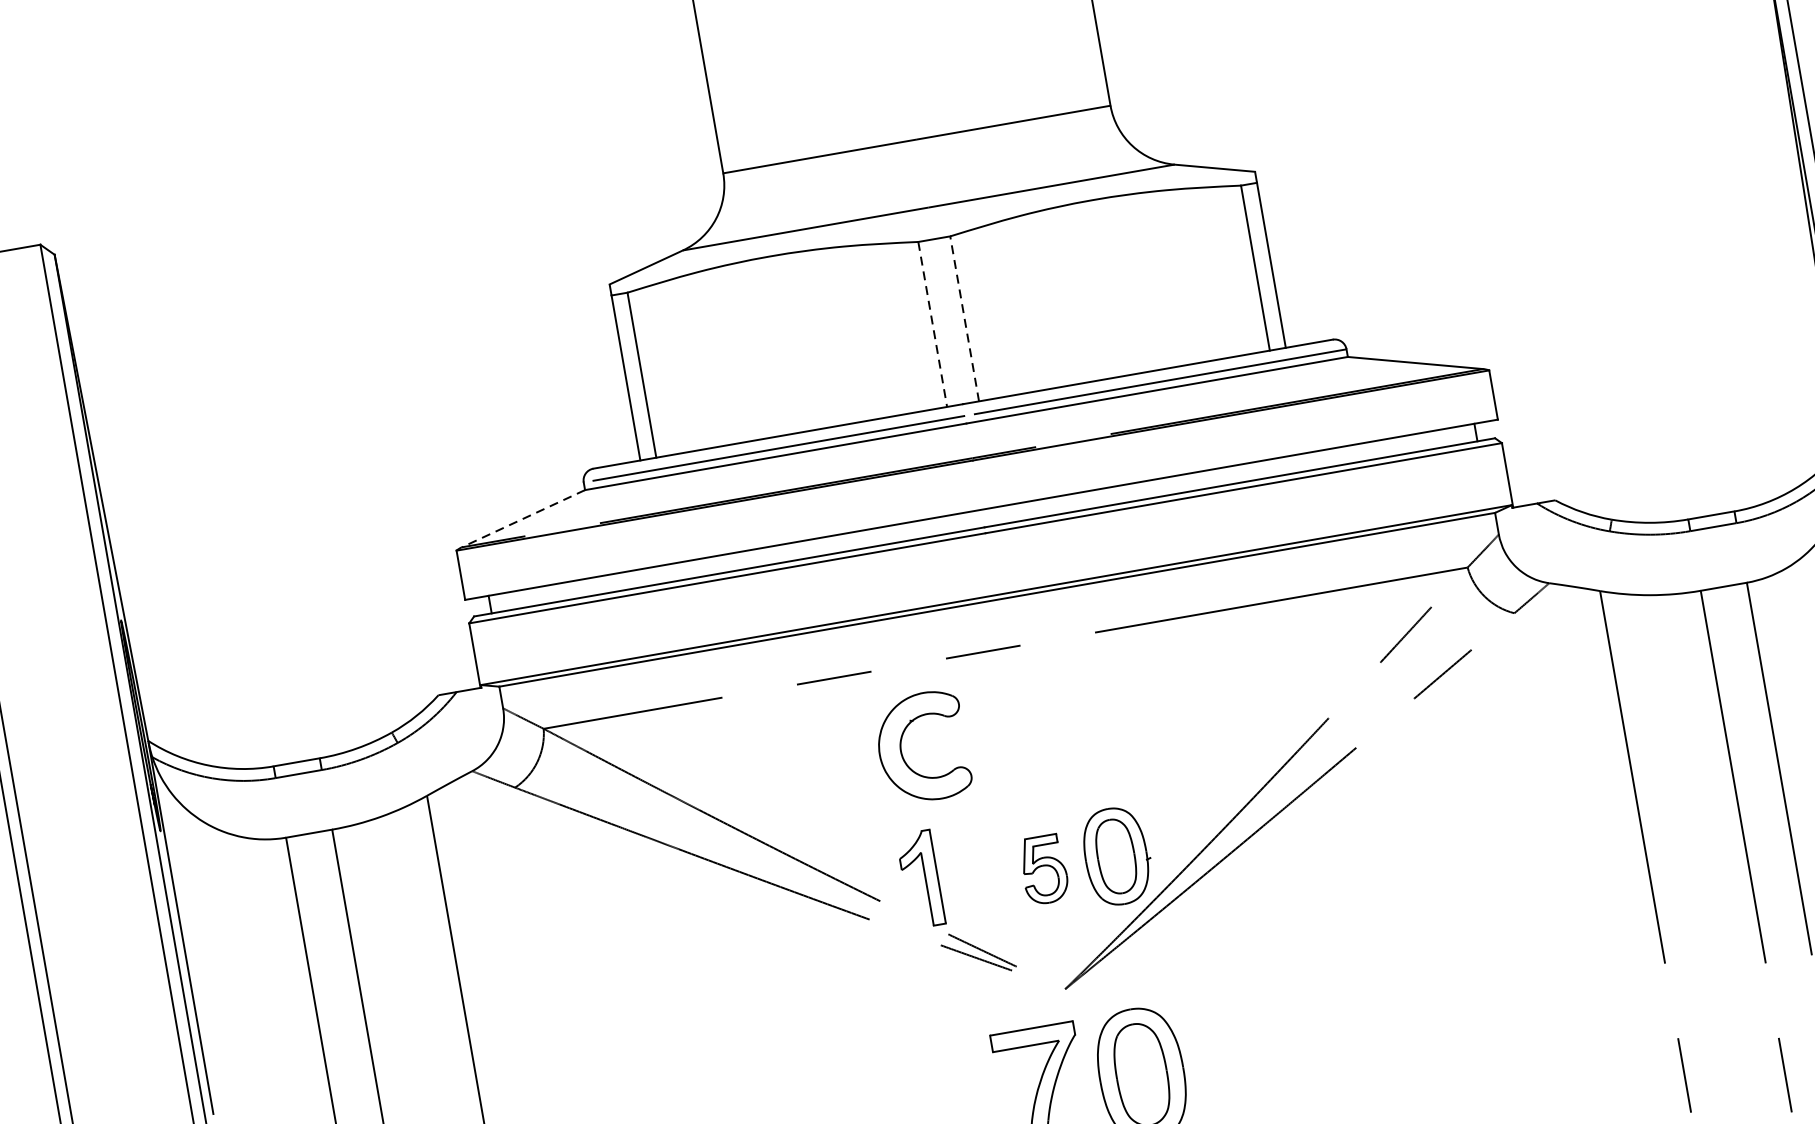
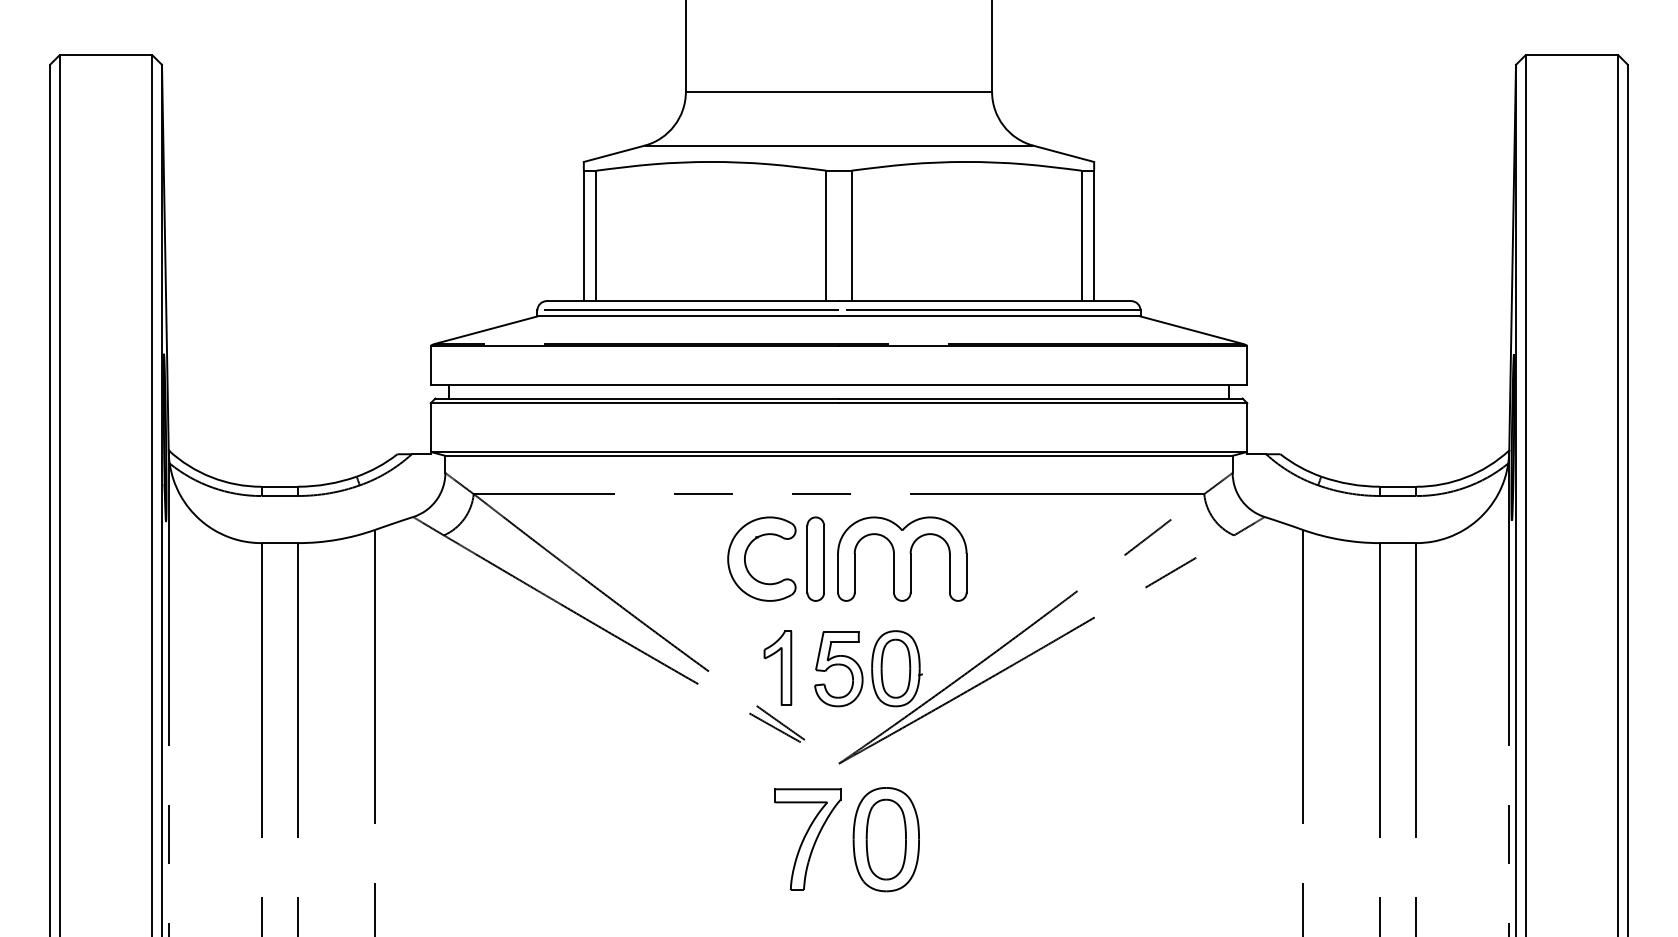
line: (964, 318) -> (851, 235), dashed -> solid
line: (933, 325) -> (826, 236), dashed -> solid
line: (523, 519) -> (486, 330), dashed -> solid
part: (1100, 715) -> (902, 558), added
part: (990, 734) -> (815, 558), added
part: (1043, 870) -> (838, 669), size x1.43
part: (920, 878) -> (777, 667), moved

